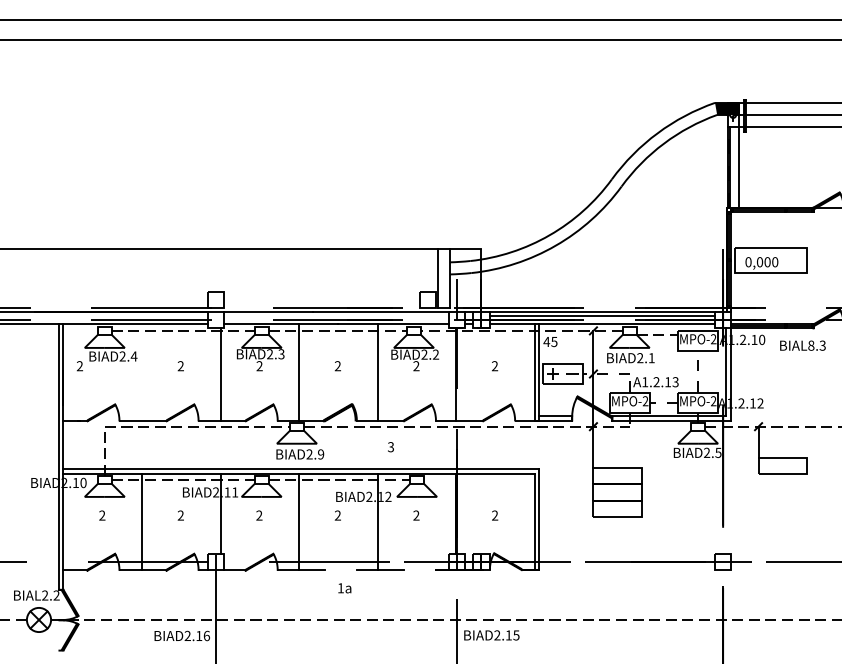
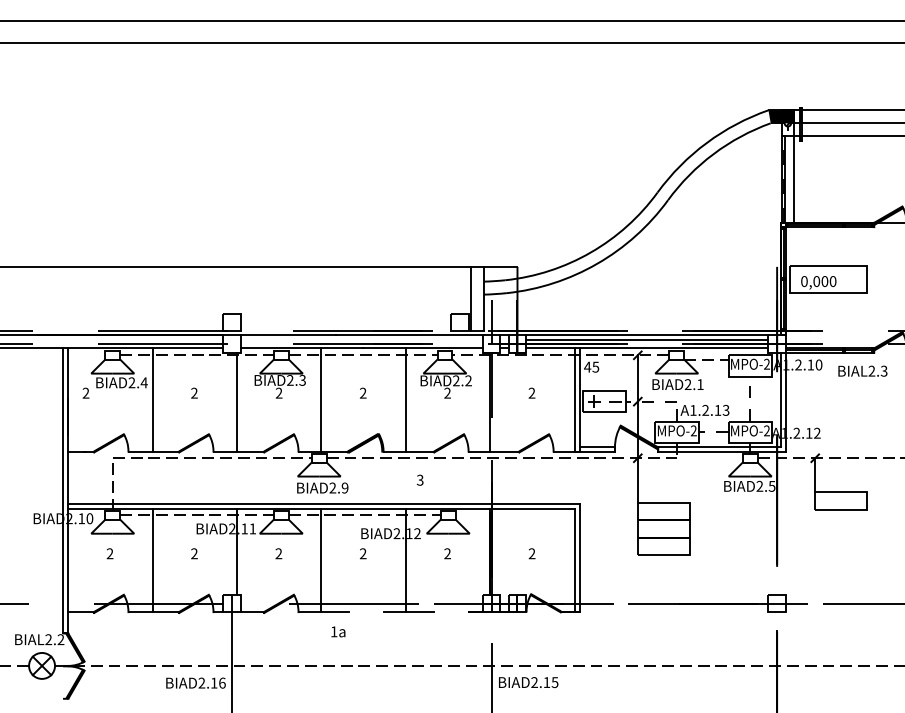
text: (811, 345) -> (872, 371), BIAL8.3 -> BIAL2.3
line: (141, 372) -> (152, 400), added
text: (344, 588) -> (338, 632), moved

